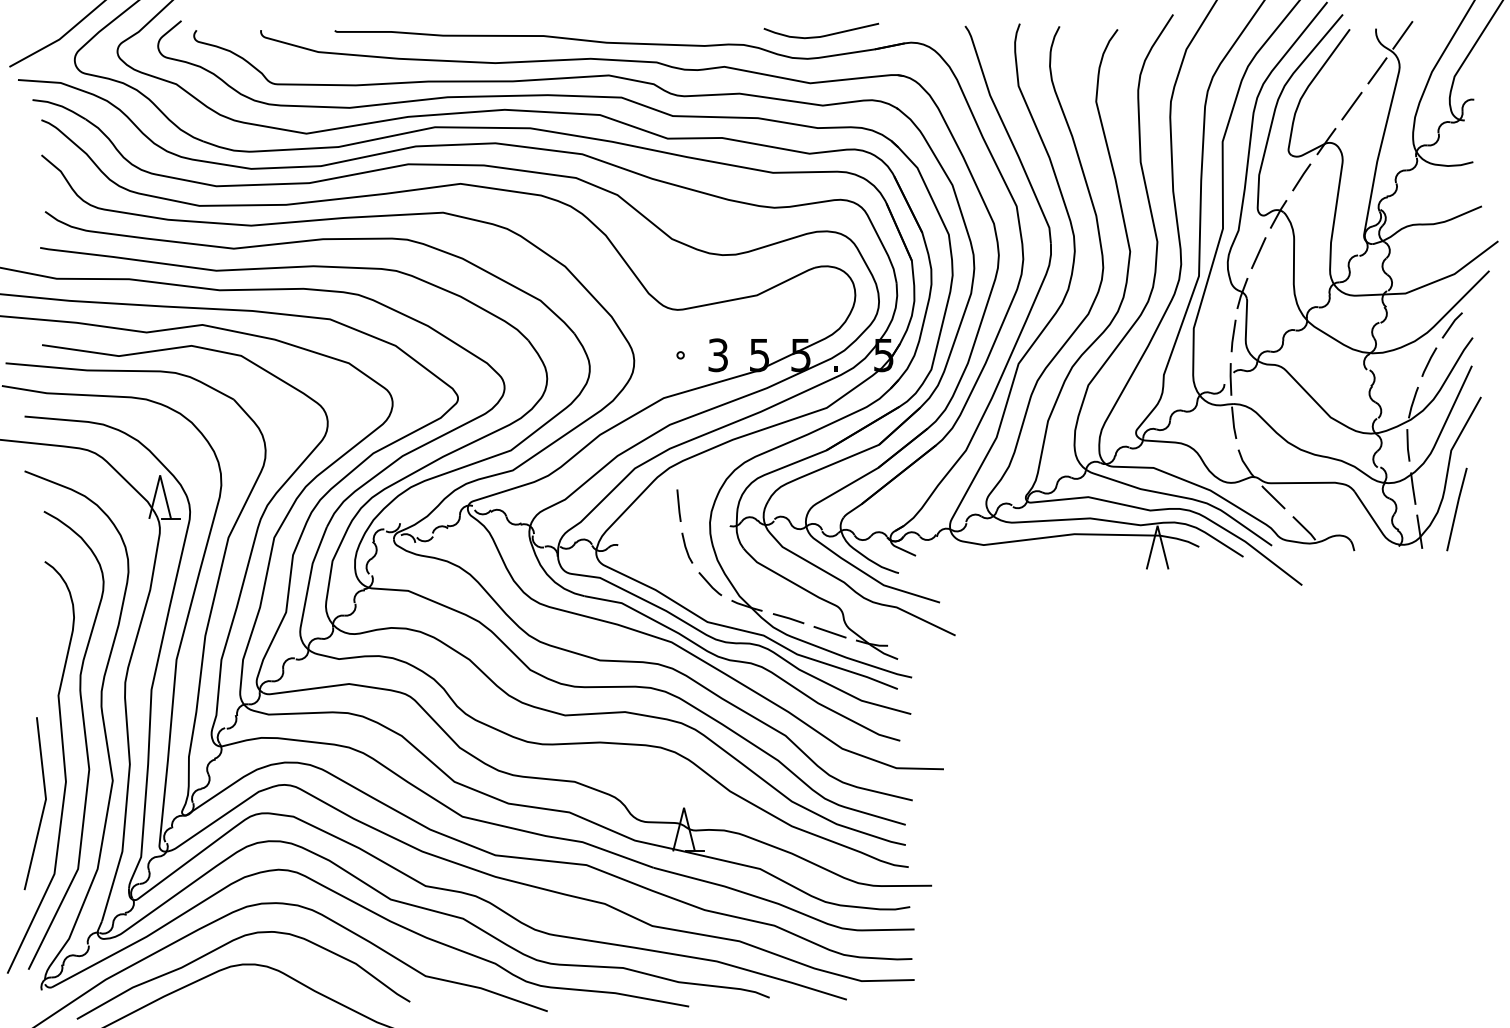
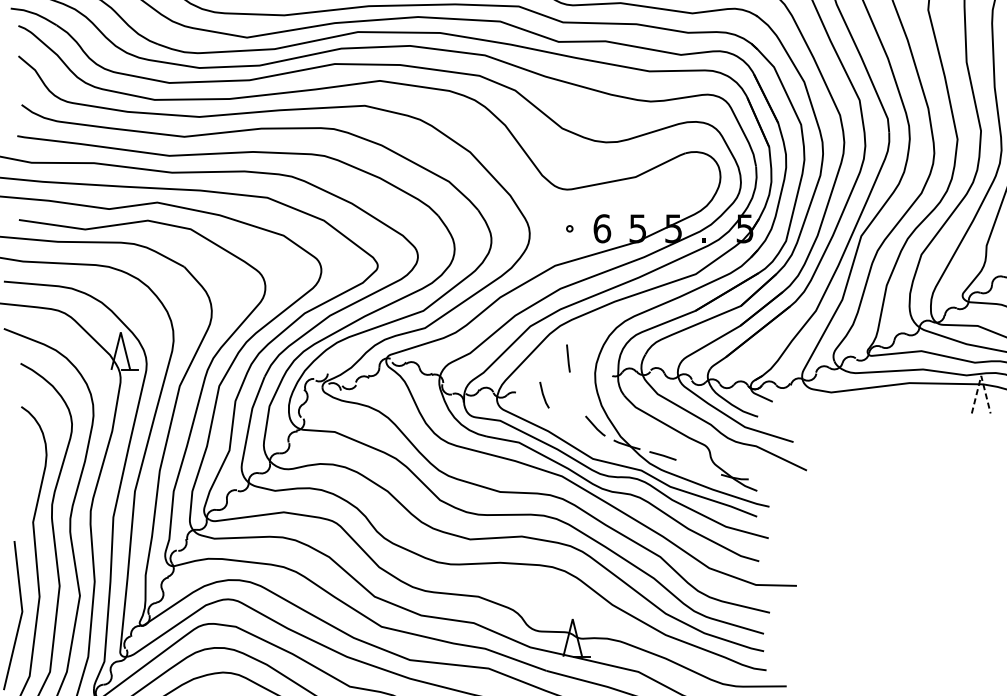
text: (718, 355) -> (602, 228), 3 -> 6
line: (1157, 525) -> (981, 375), solid -> dashed
line: (686, 547) -> (543, 394), moved
line: (829, 631) -> (698, 467), removed

